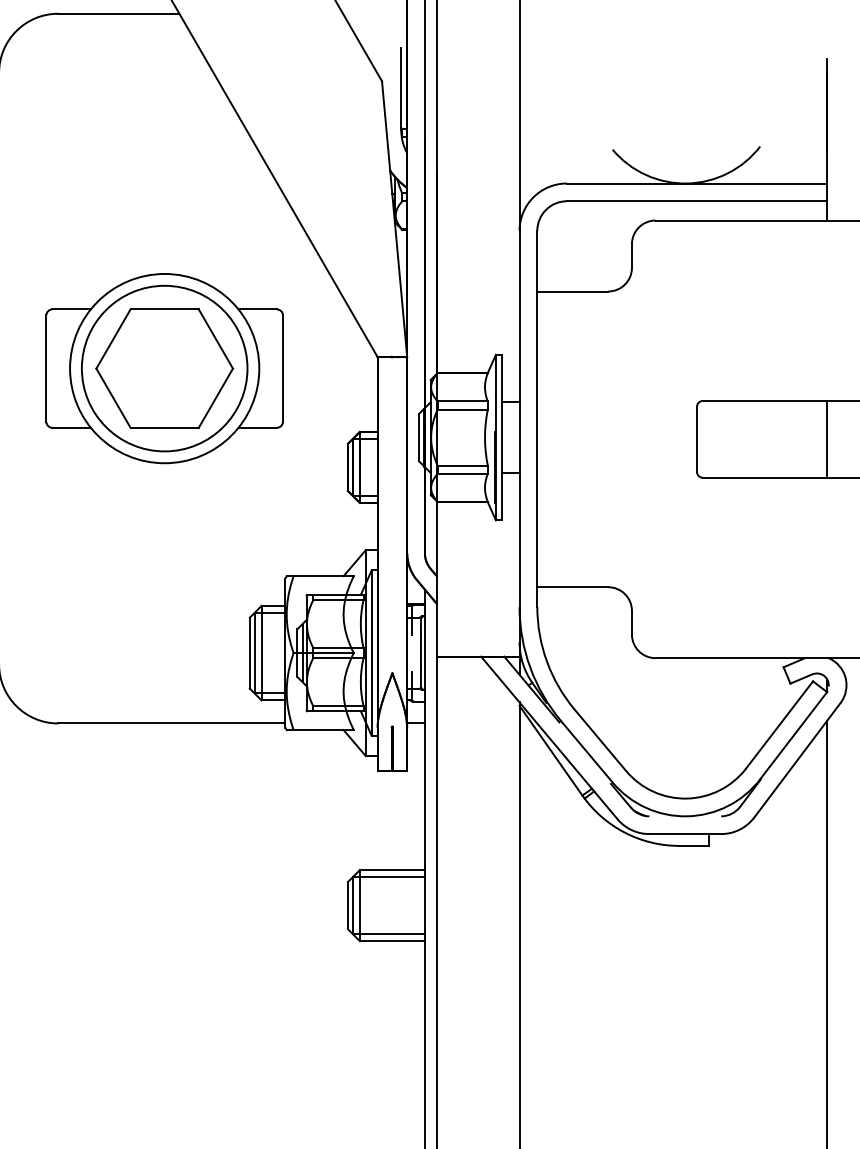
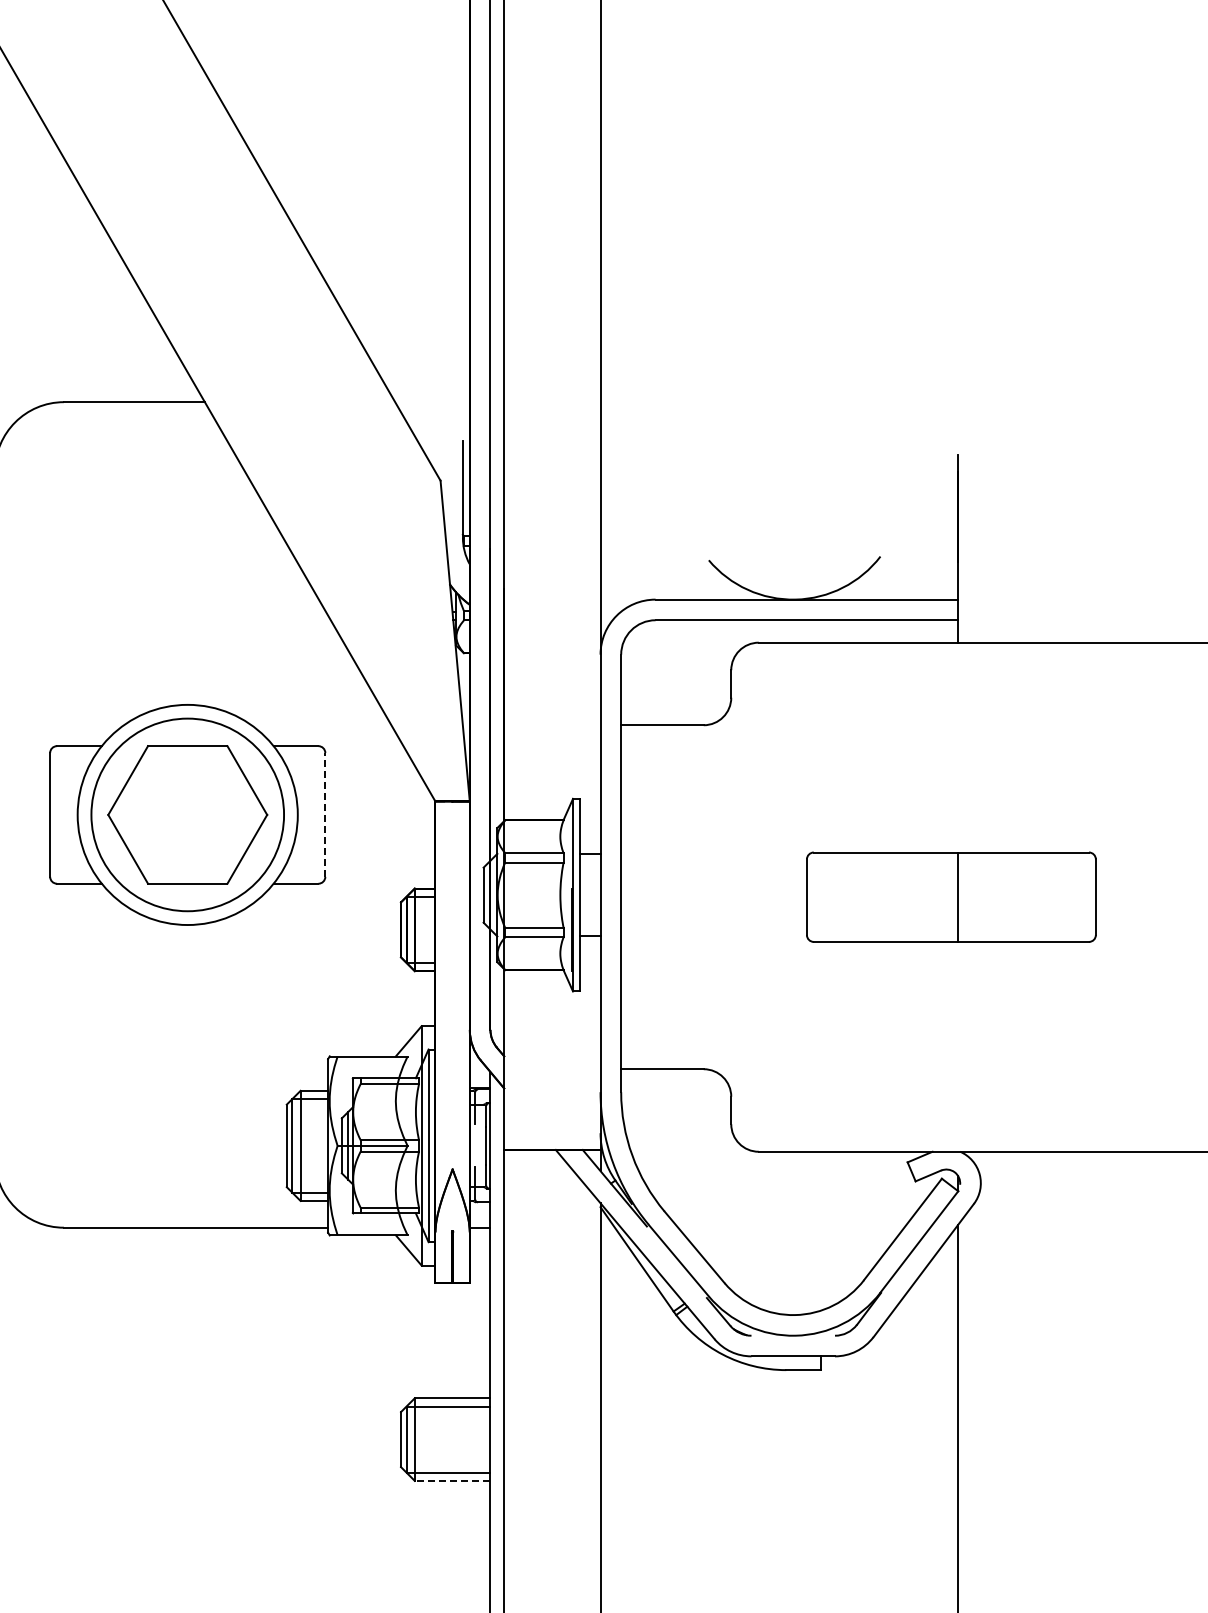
line: (283, 368) -> (325, 814), solid -> dashed
line: (392, 940) -> (452, 1480), solid -> dashed

